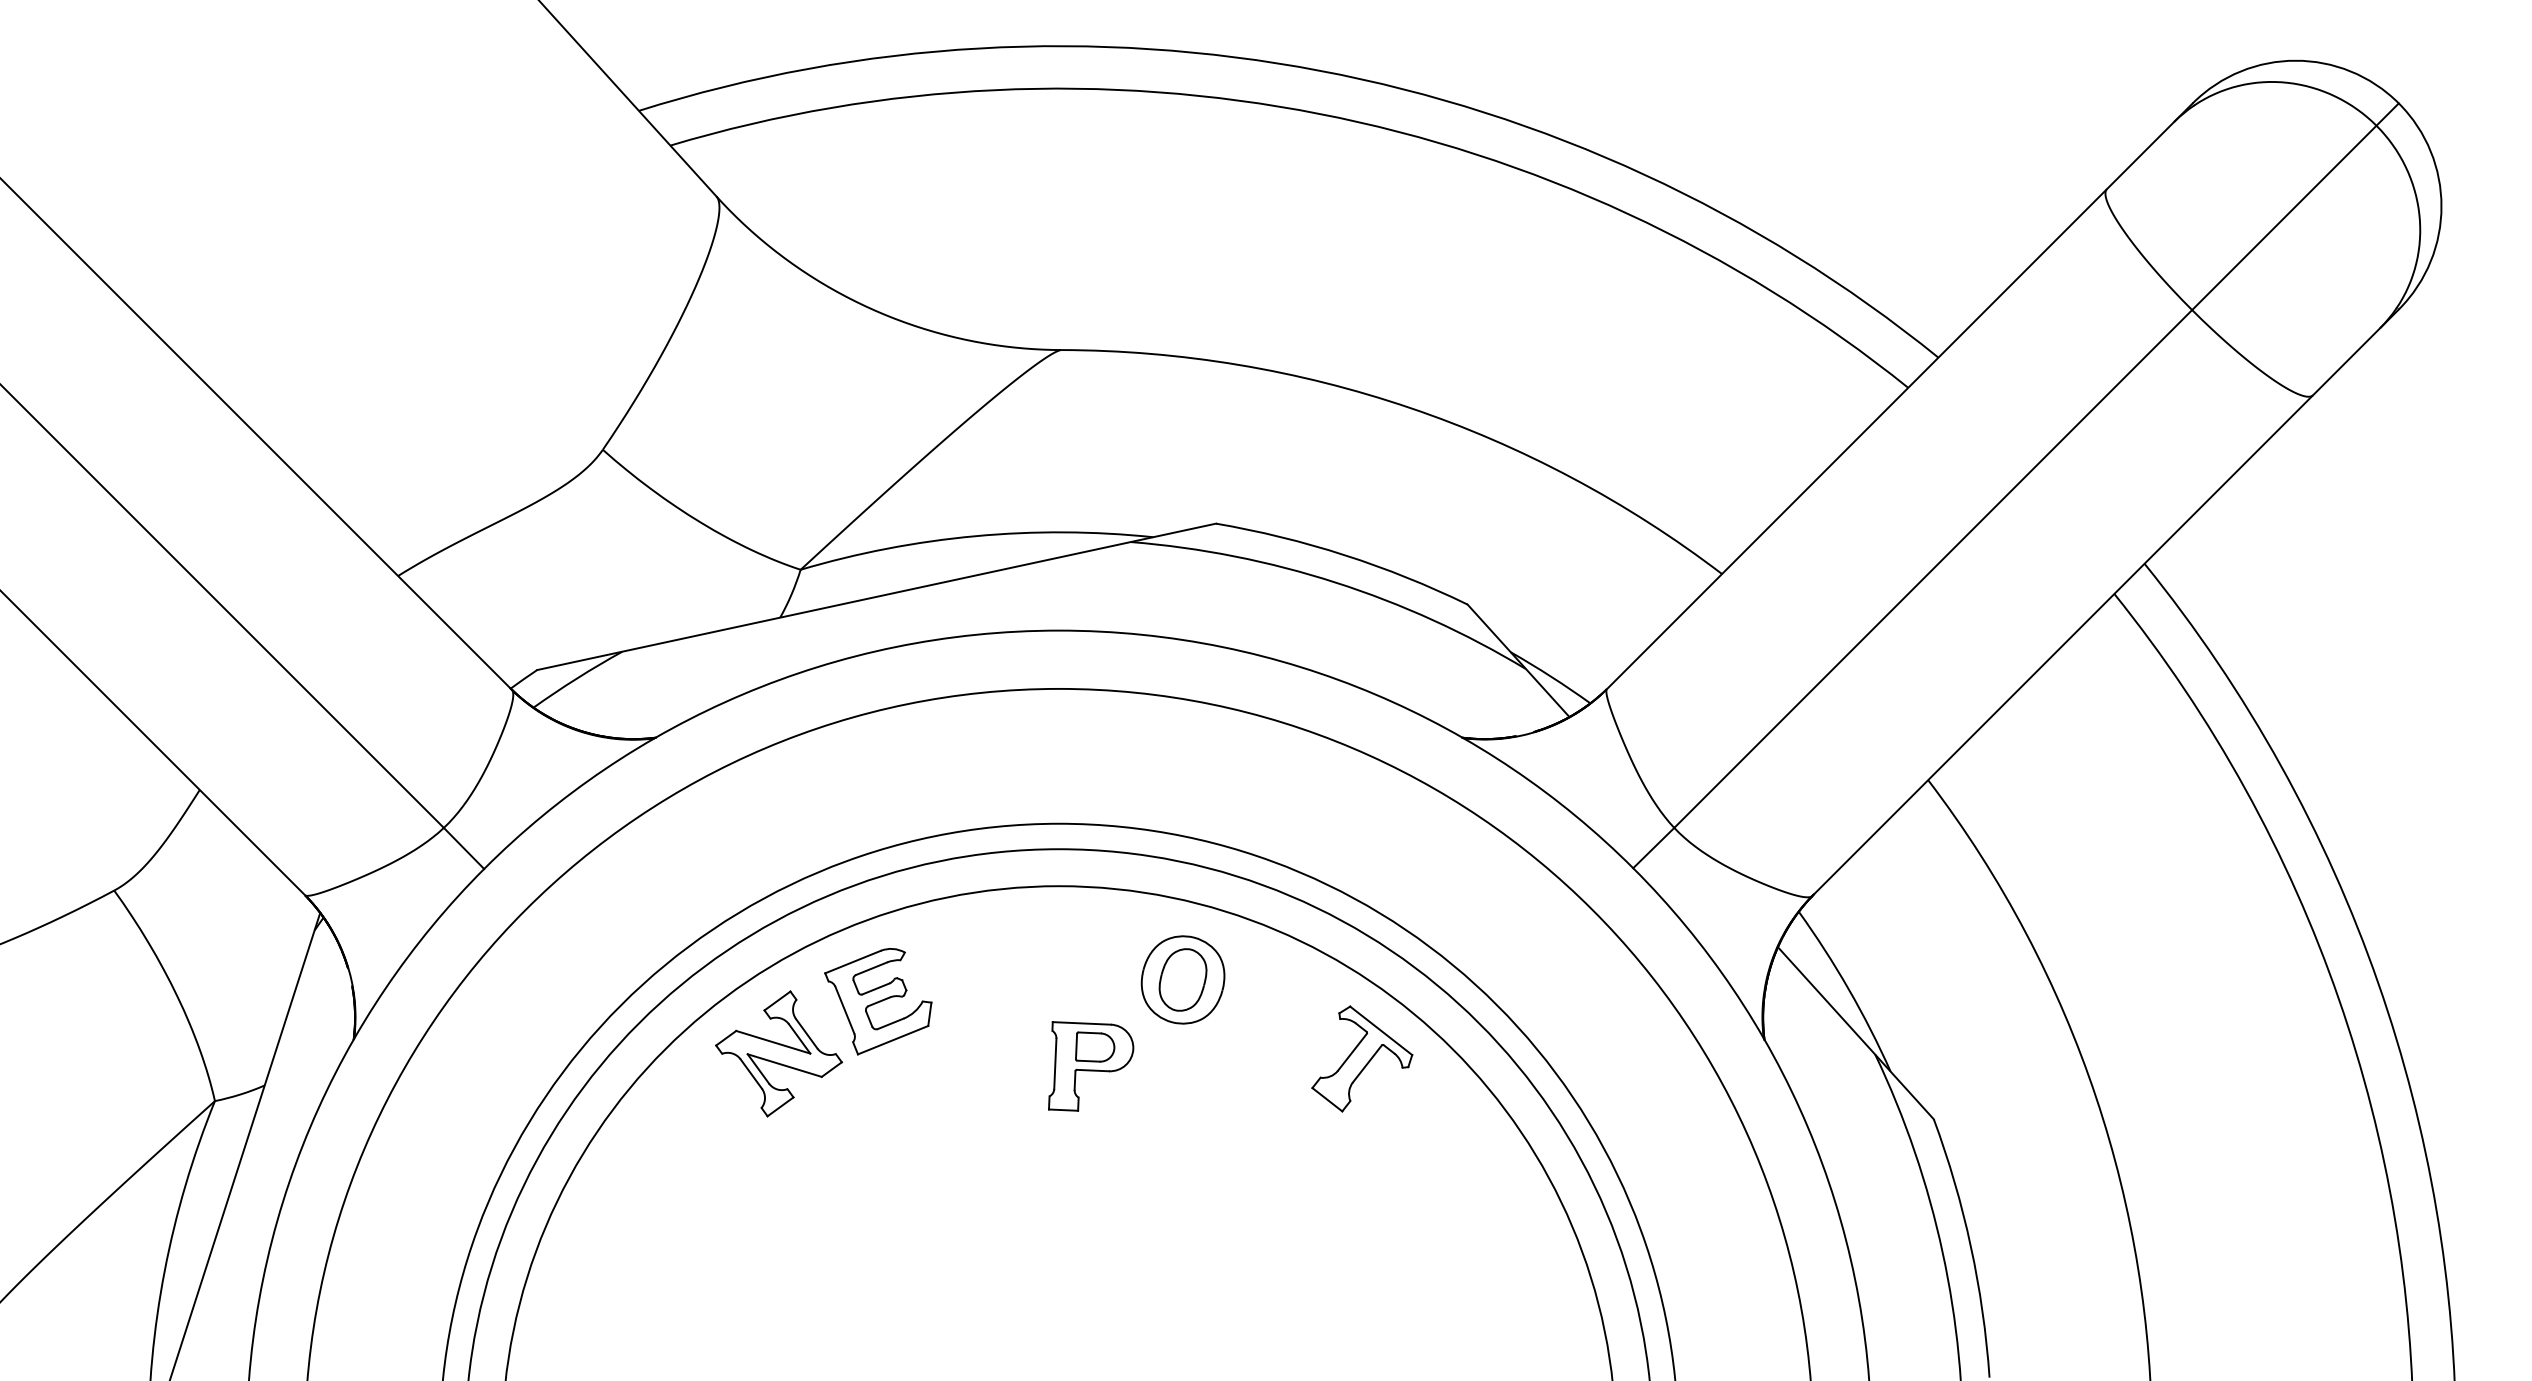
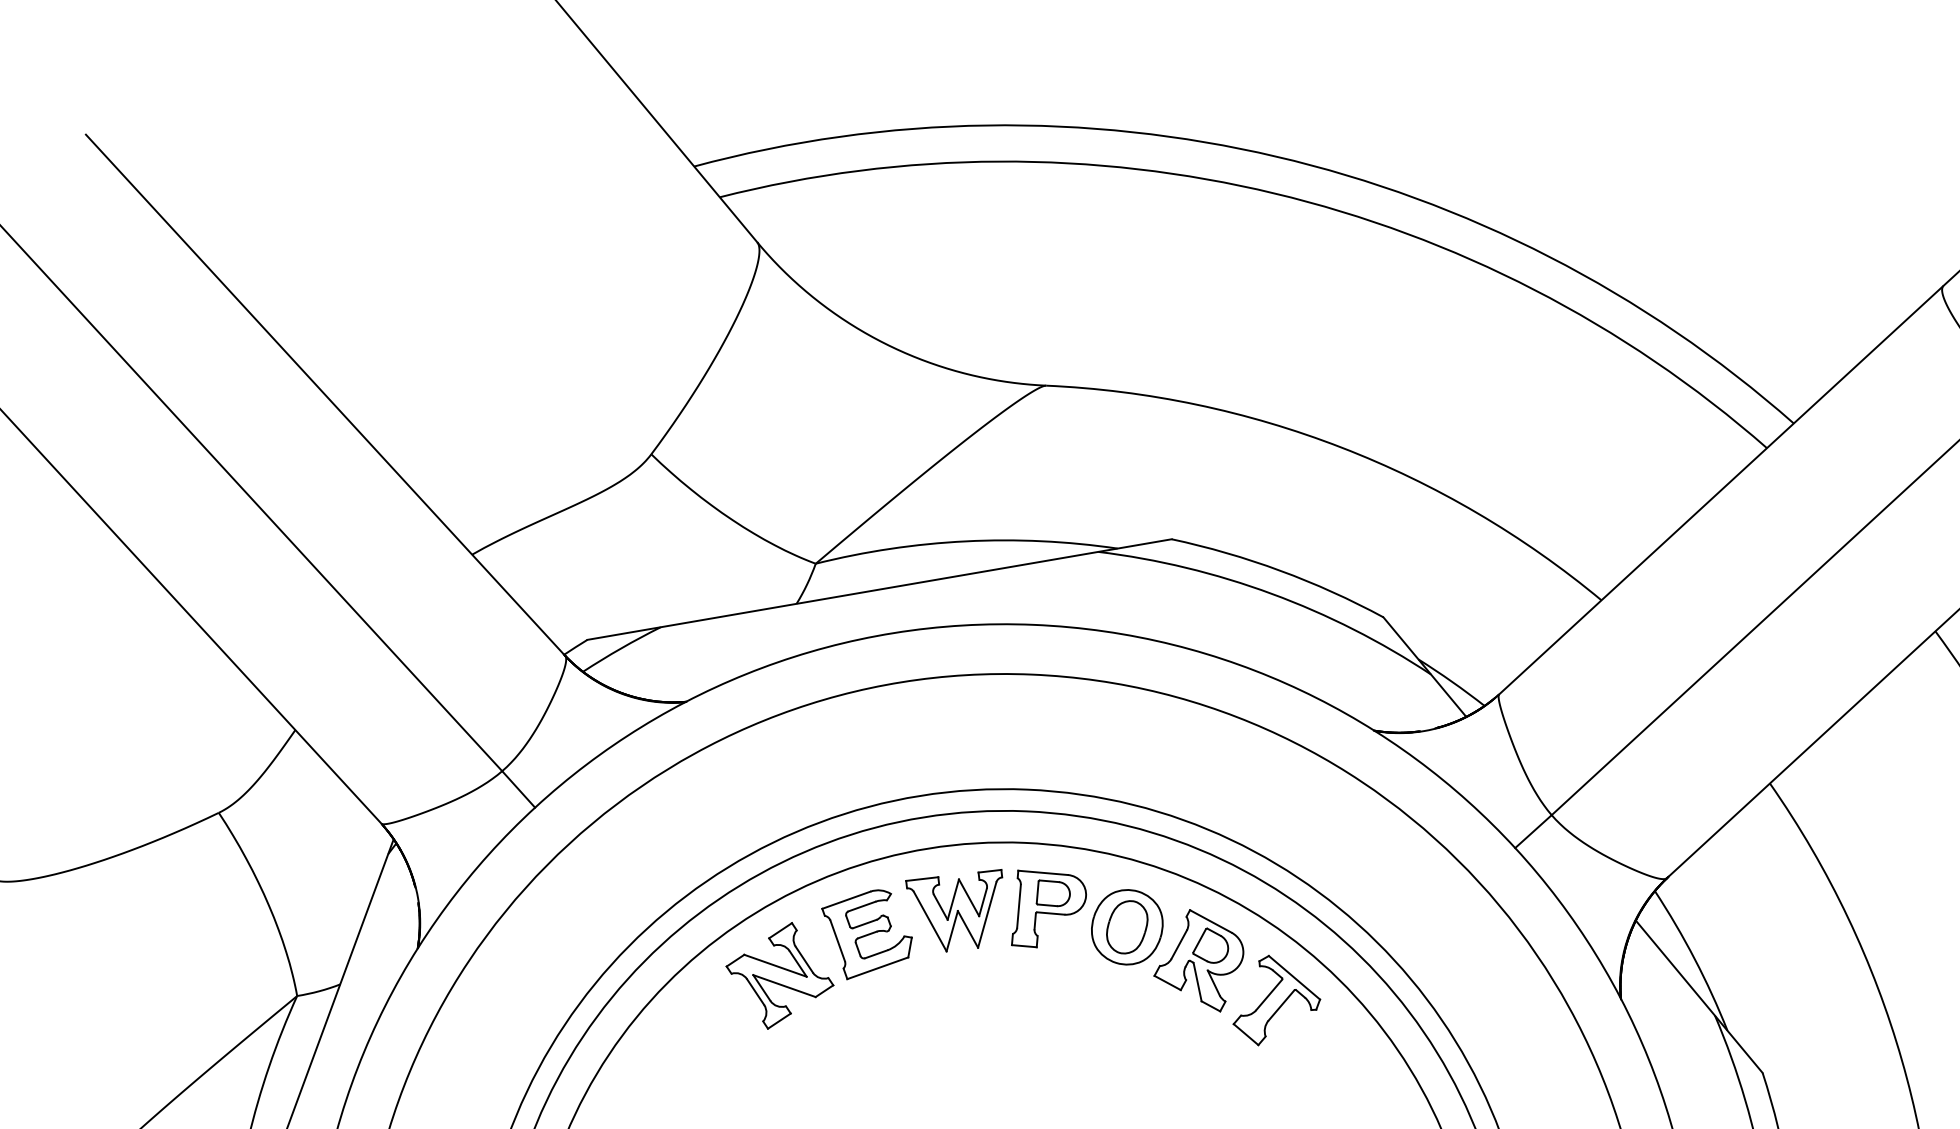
part: (978, 968) -> (953, 910), added
part: (1268, 1014) -> (1198, 959), added
part: (1091, 1066) -> (1049, 909), moved

